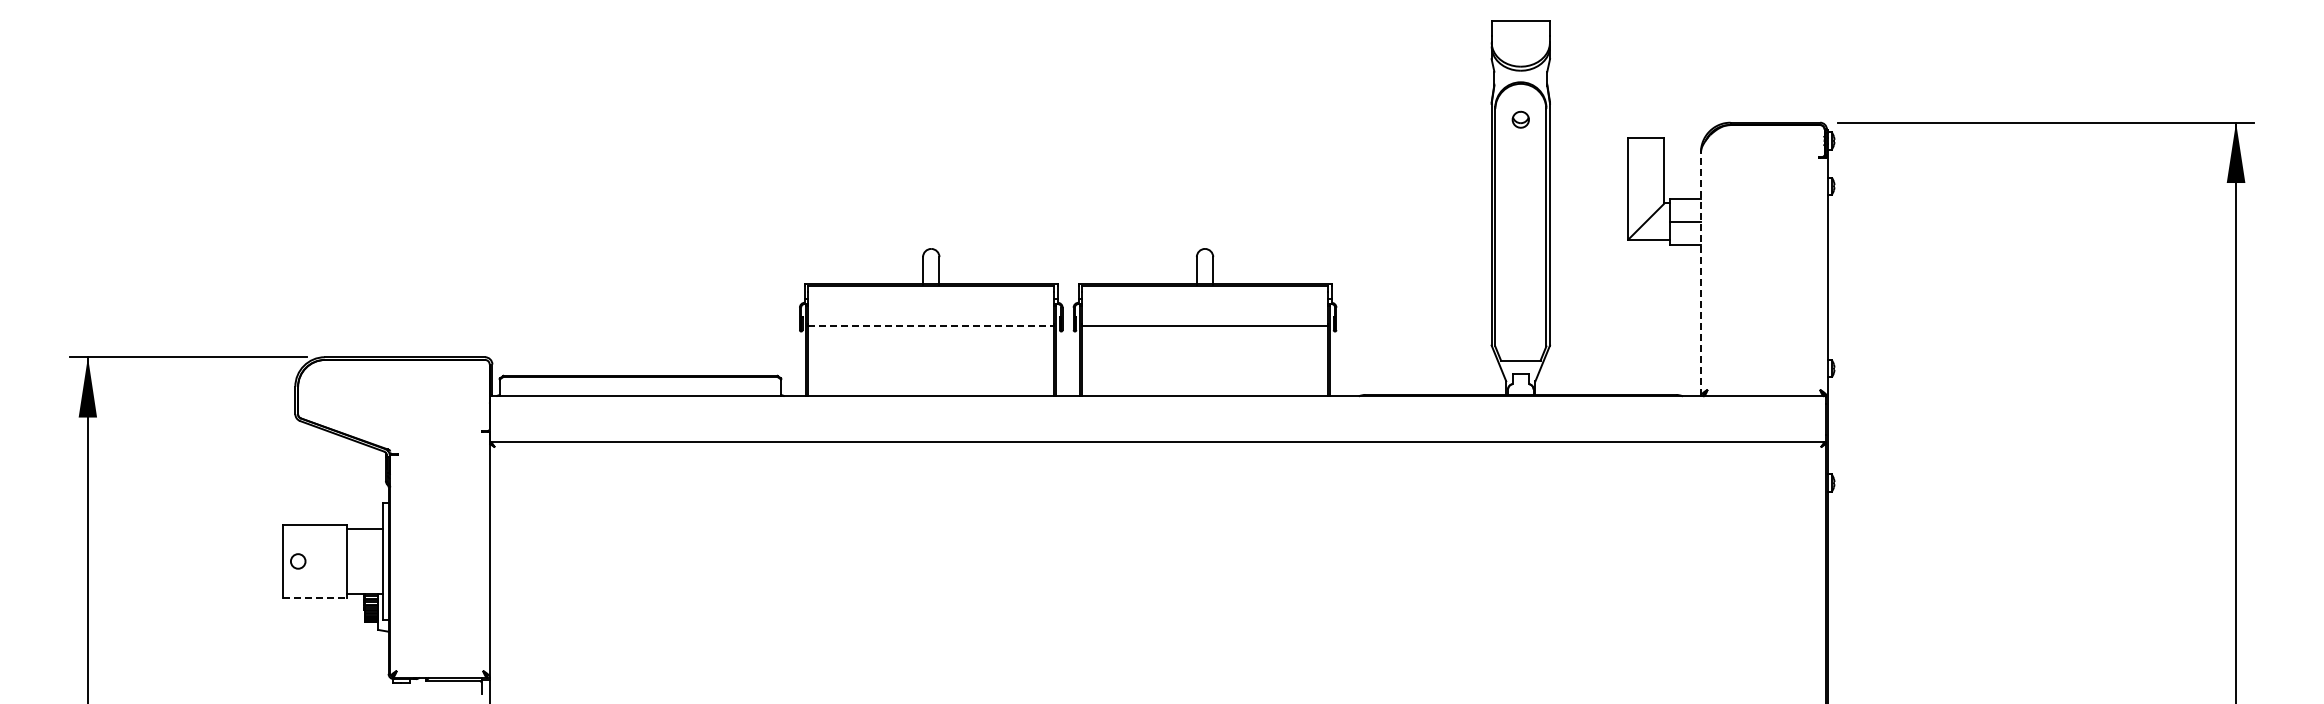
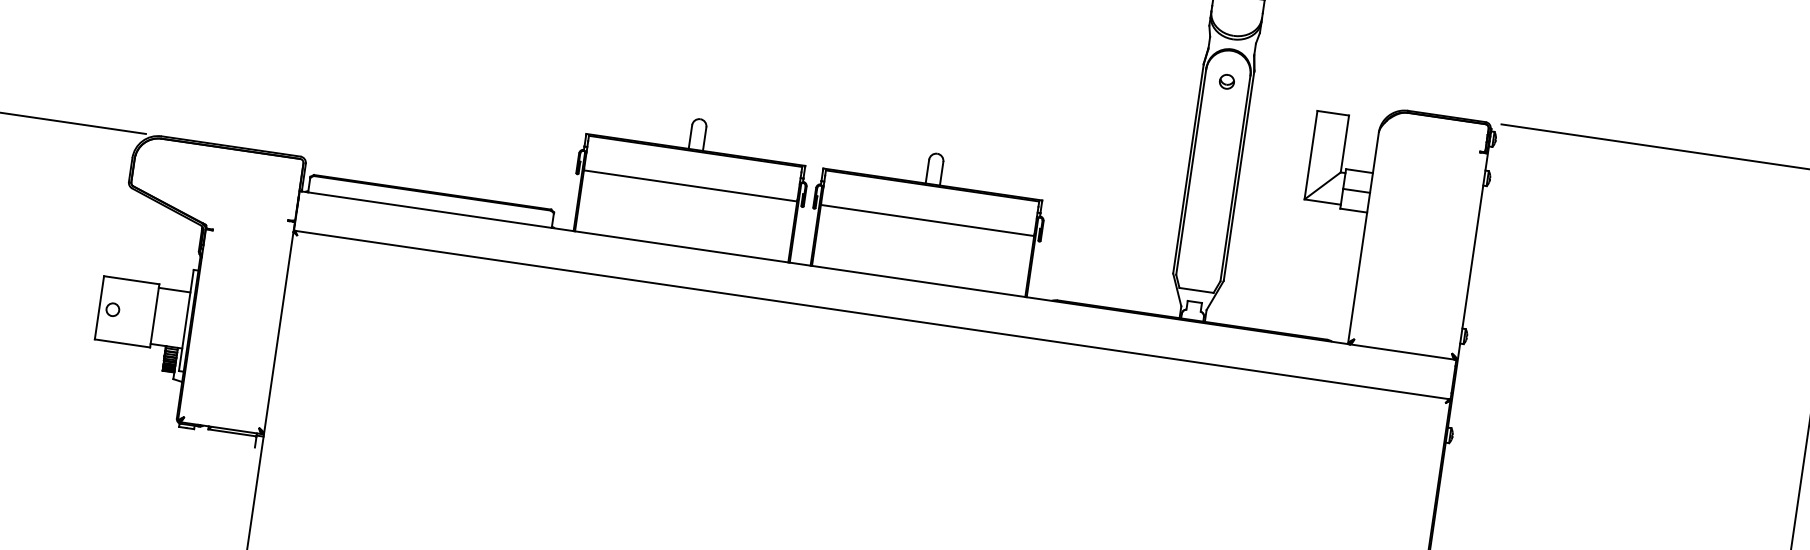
line: (1700, 273) -> (1363, 237), dashed -> solid
line: (931, 326) -> (690, 186), dashed -> solid
line: (314, 597) -> (122, 343), dashed -> solid

